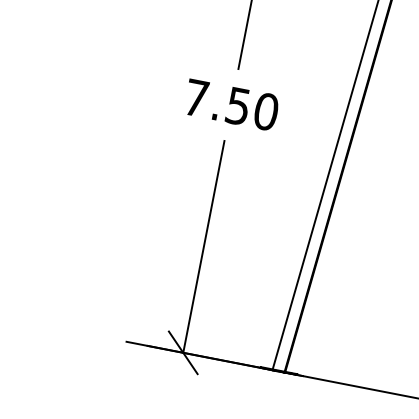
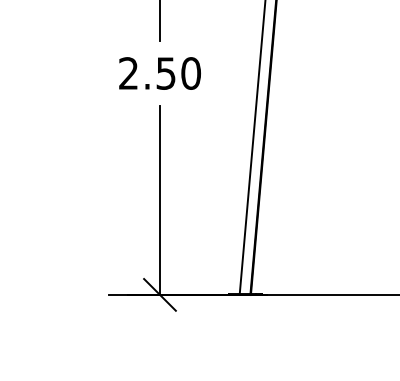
text: (196, 98) -> (128, 73), 7.50 -> 2.50

